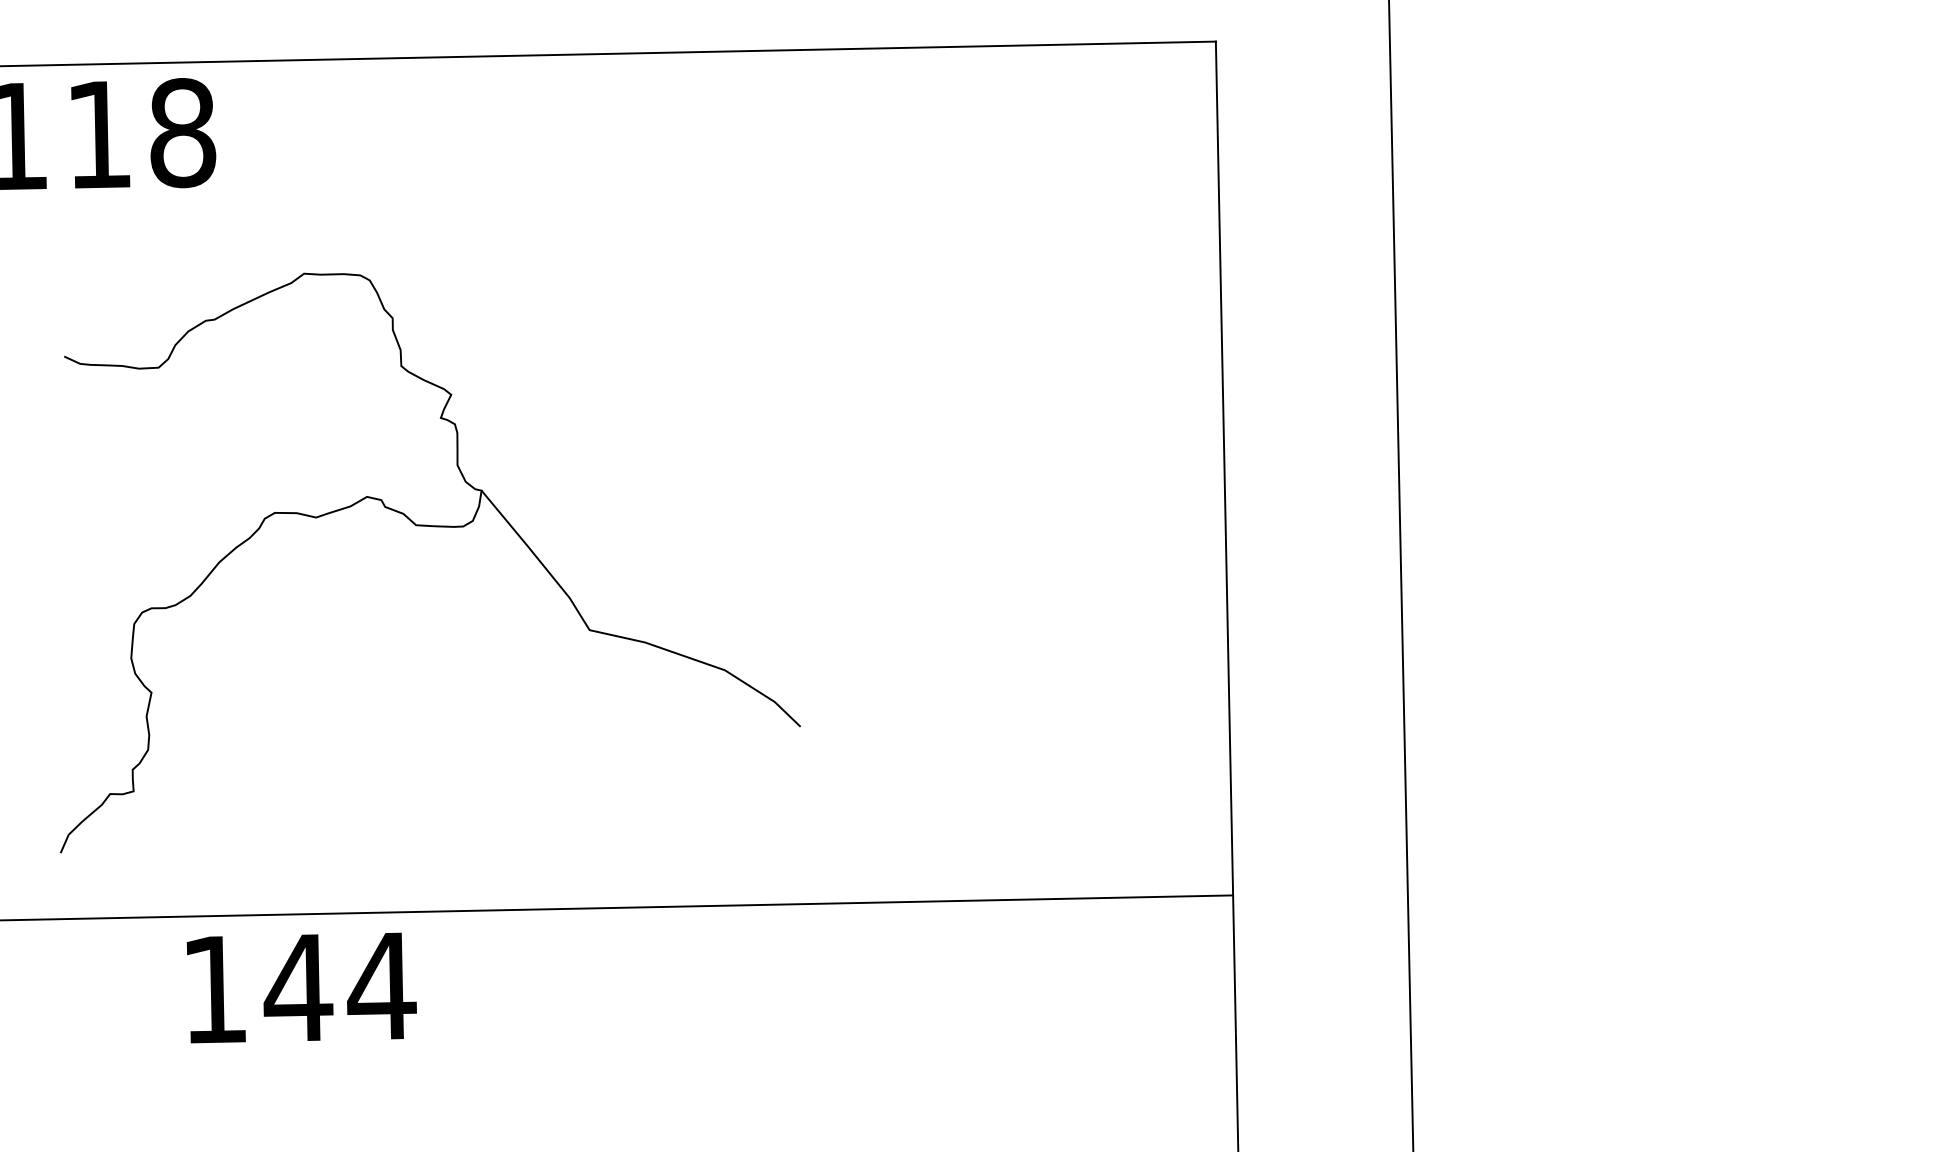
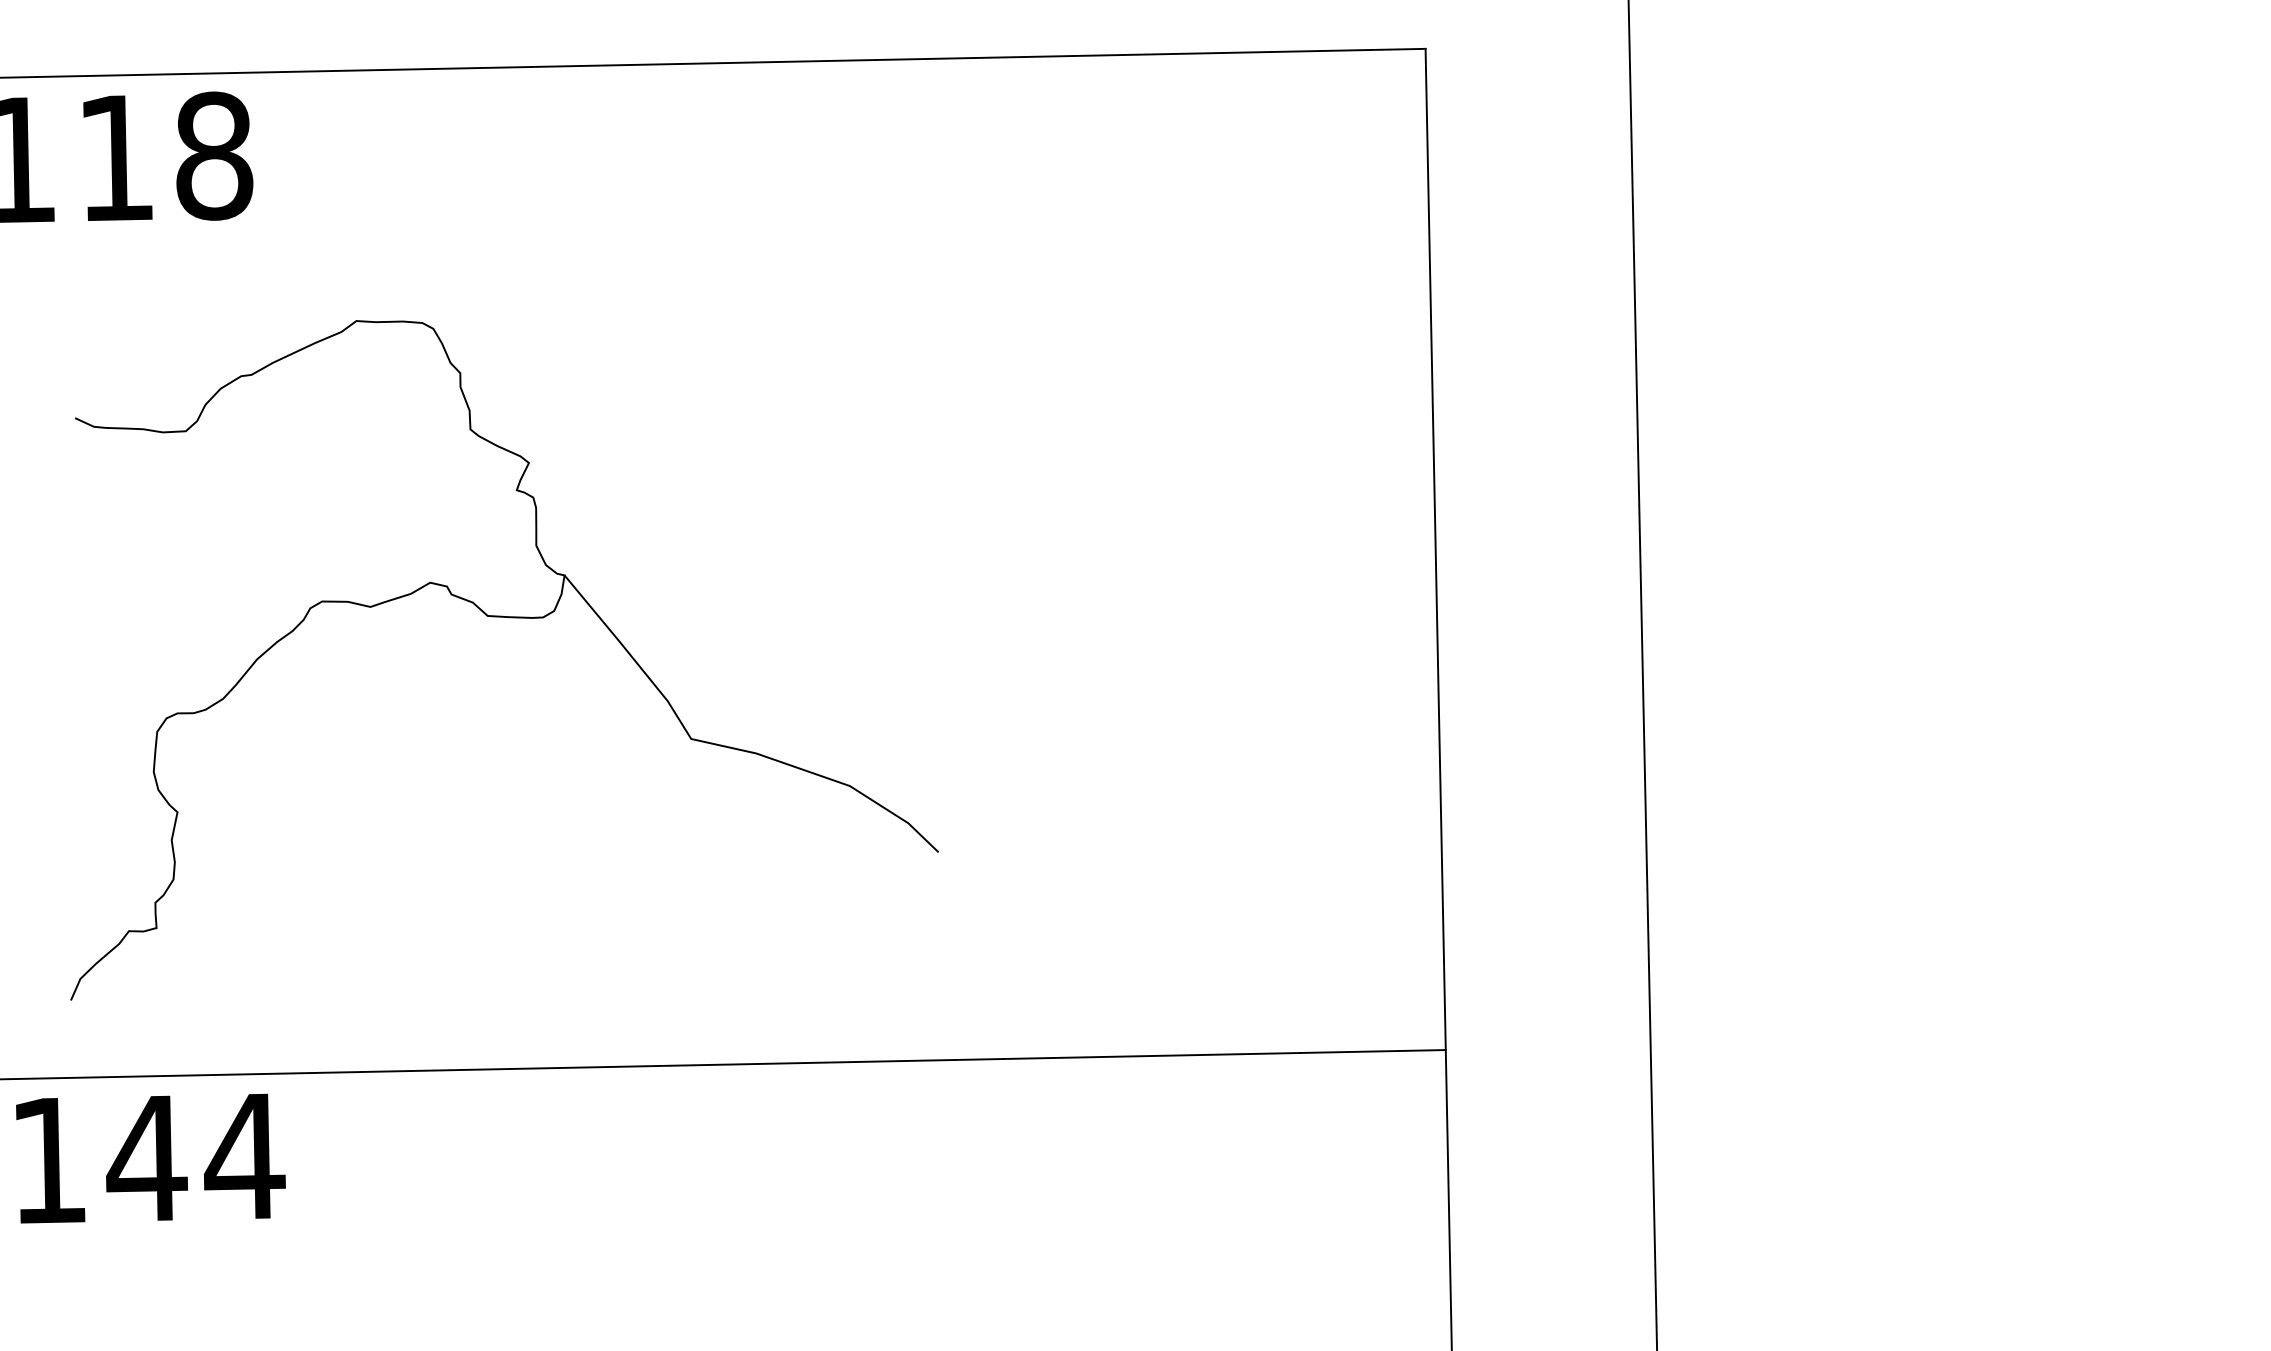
text: (301, 987) -> (150, 1158), moved

